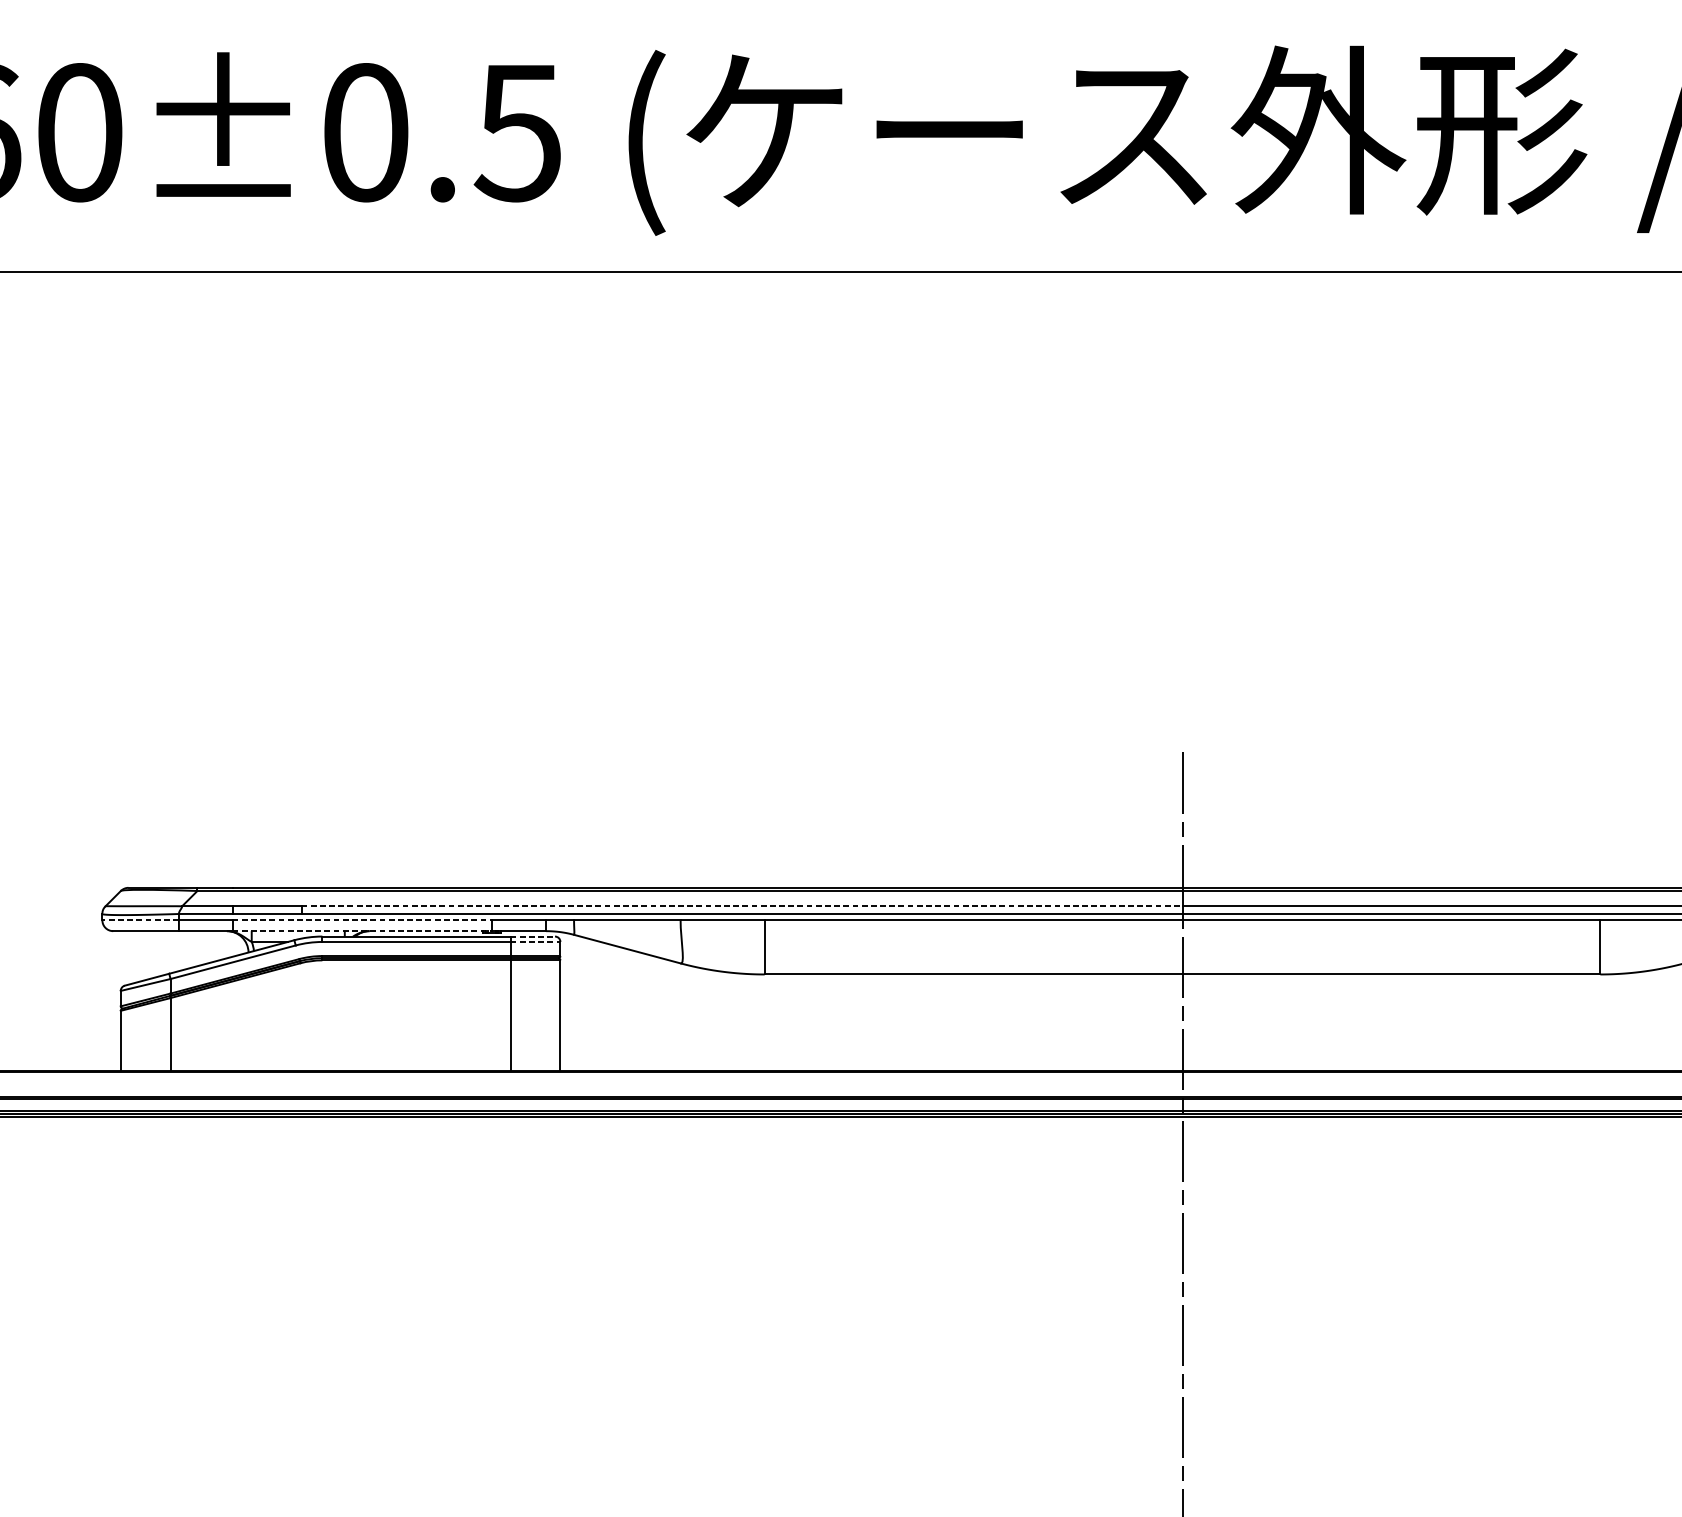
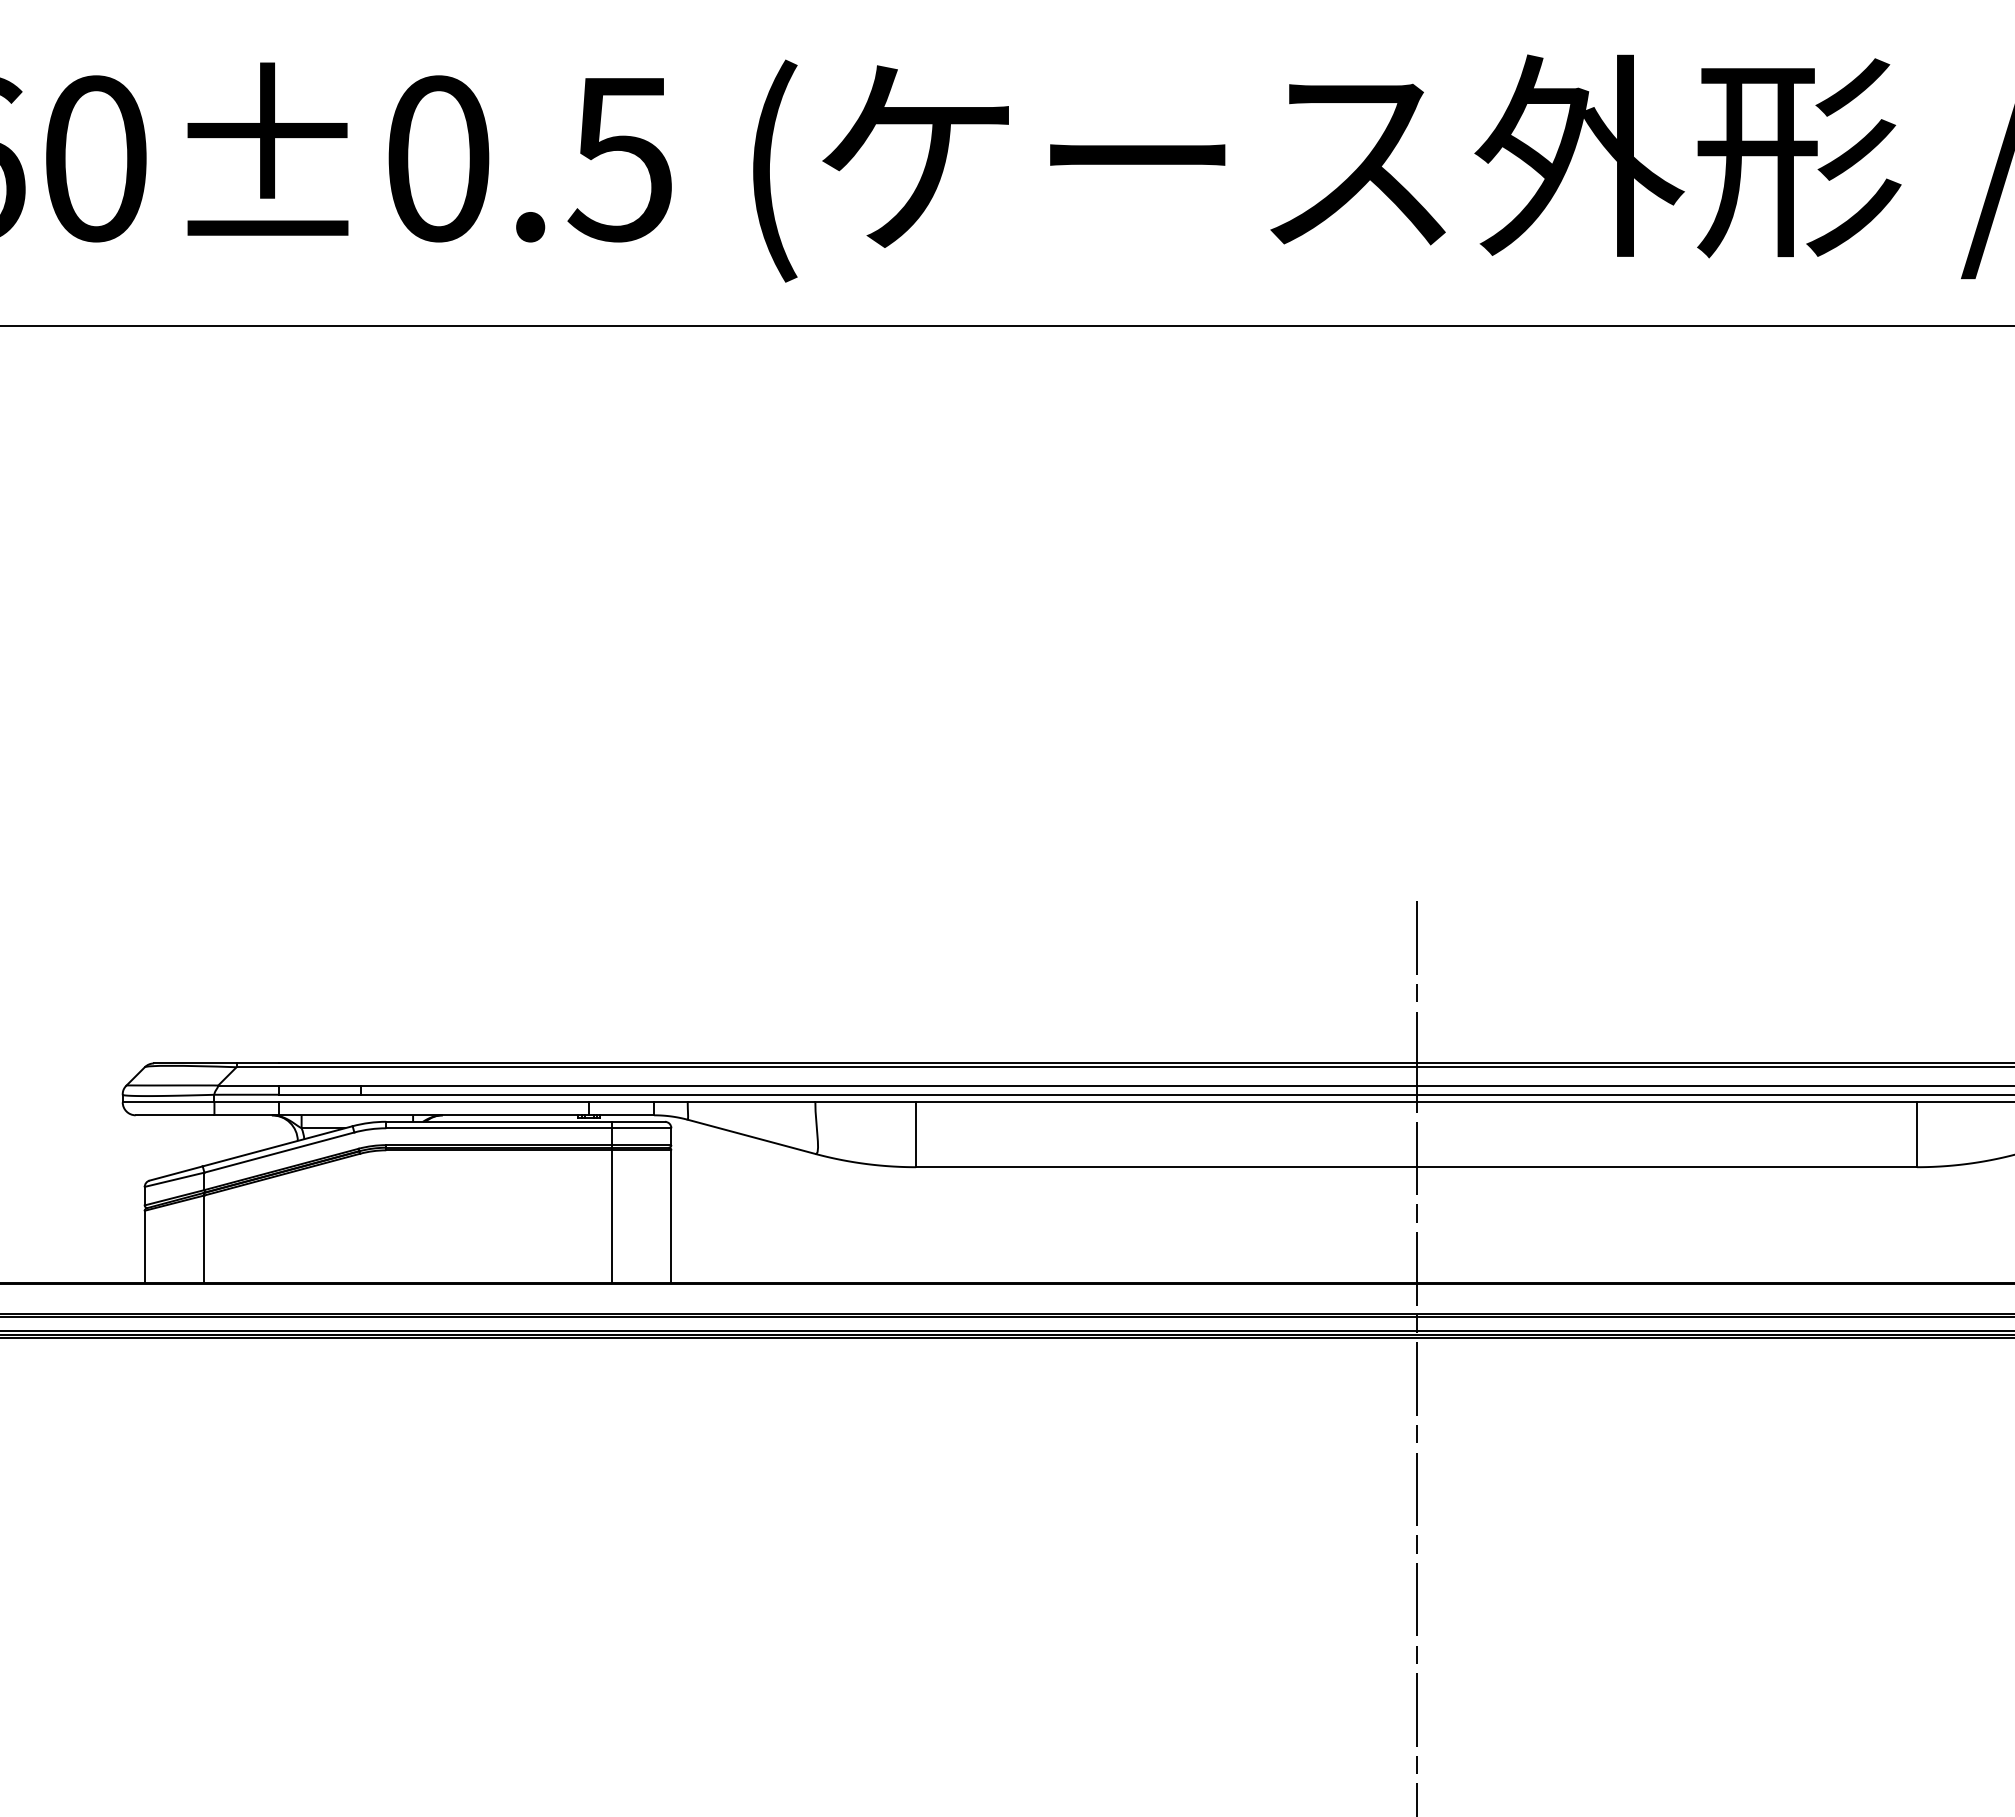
line: (741, 906) -> (888, 1085), dashed -> solid
line: (140, 920) -> (168, 1102), dashed -> solid
line: (362, 920) -> (434, 1102), dashed -> solid
line: (362, 931) -> (434, 1115), dashed -> solid
line: (532, 936) -> (638, 1121), dashed -> solid
line: (535, 942) -> (641, 1128), dashed -> solid

